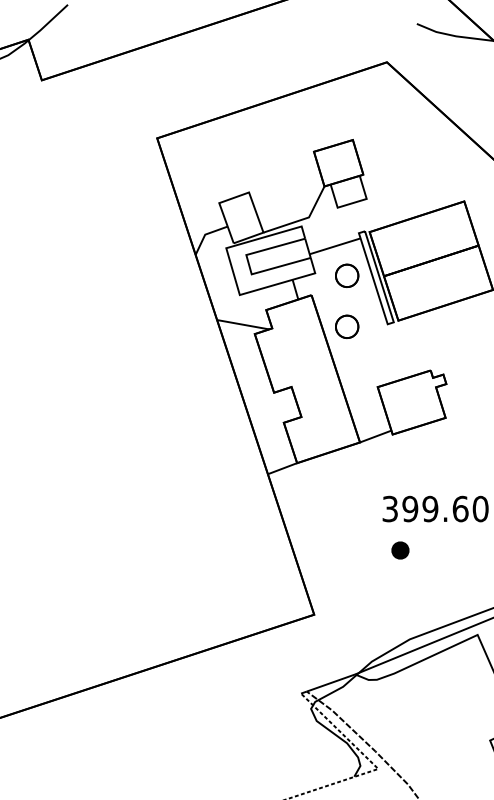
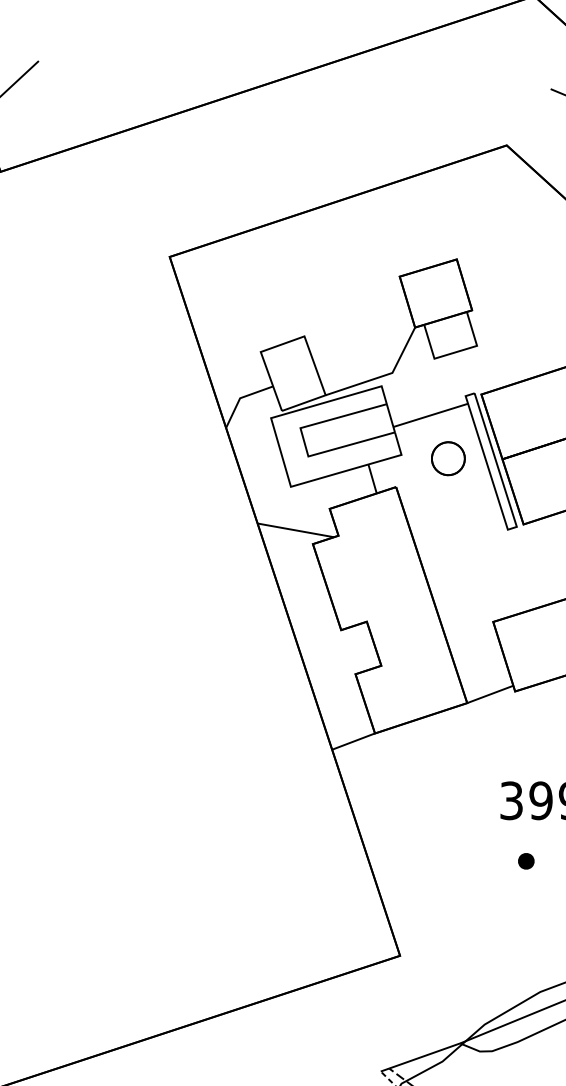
part: (347, 326) -> (448, 532), removed
part: (399, 549) -> (525, 860), size x0.62

